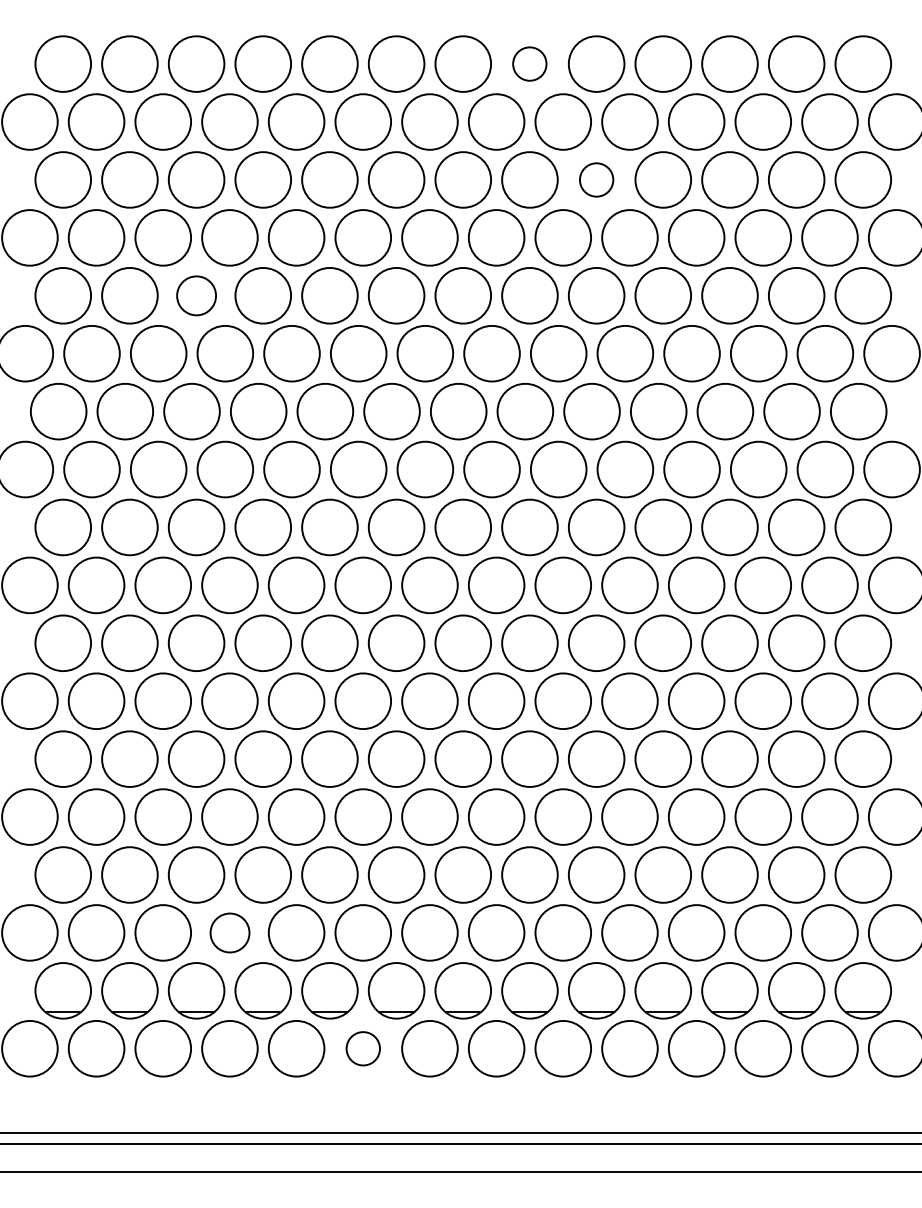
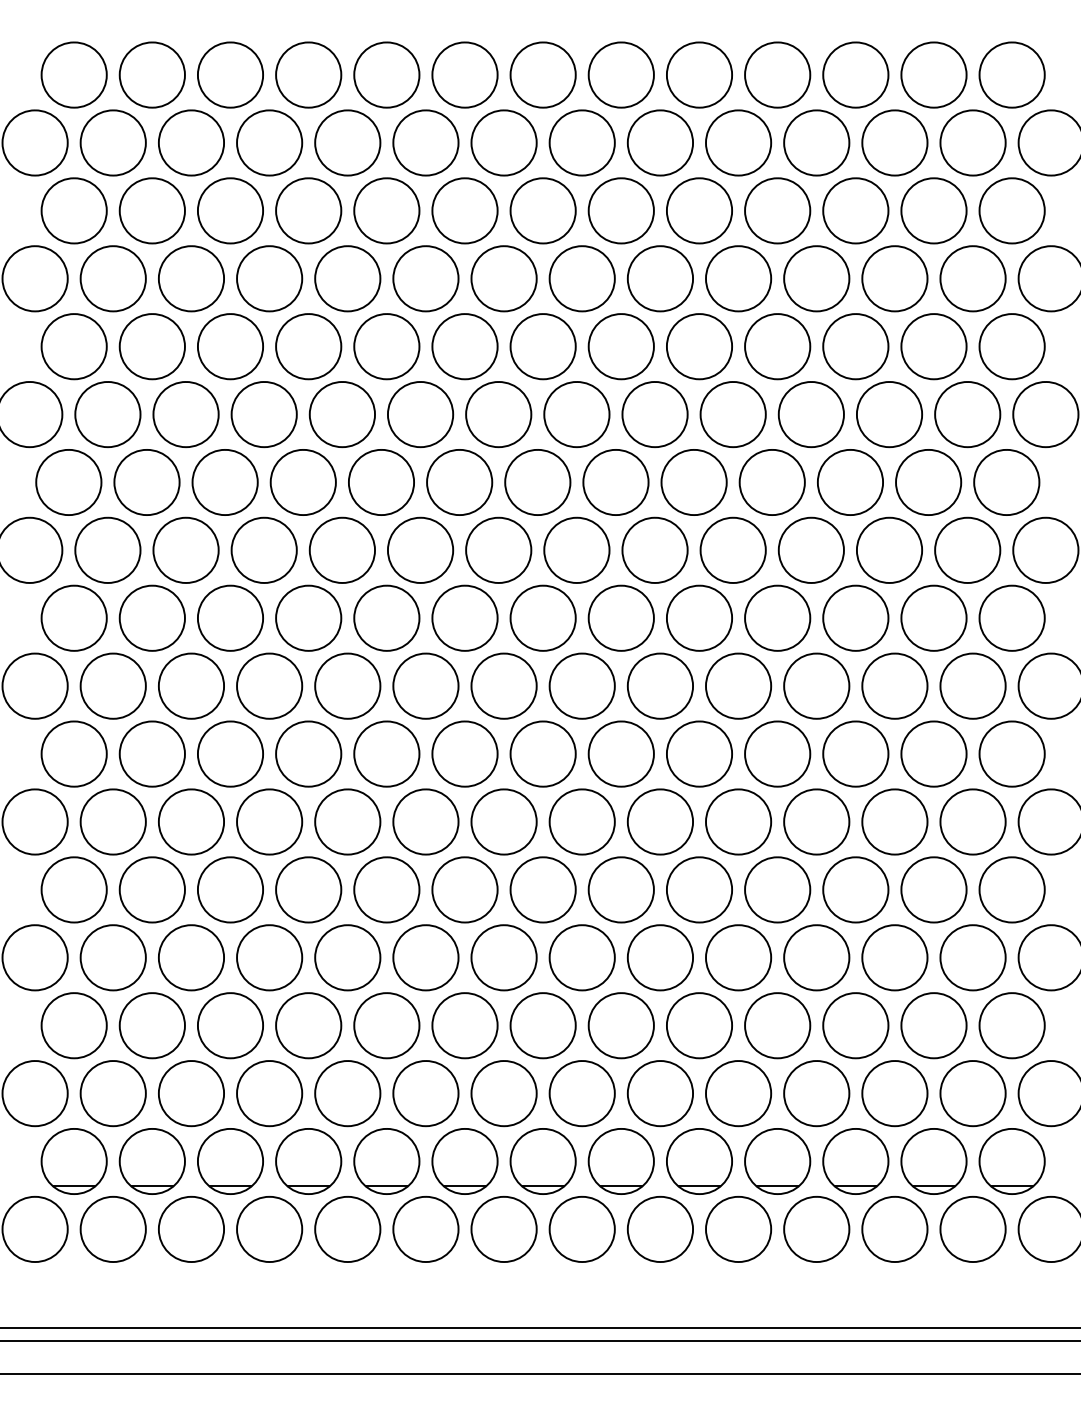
part: (529, 63) -> (620, 74), size x1.67
part: (596, 179) -> (699, 210), size x1.67
part: (196, 295) -> (230, 346), size x1.43
part: (229, 932) -> (269, 1093), size x1.43
part: (362, 1048) -> (425, 1229), size x1.67

